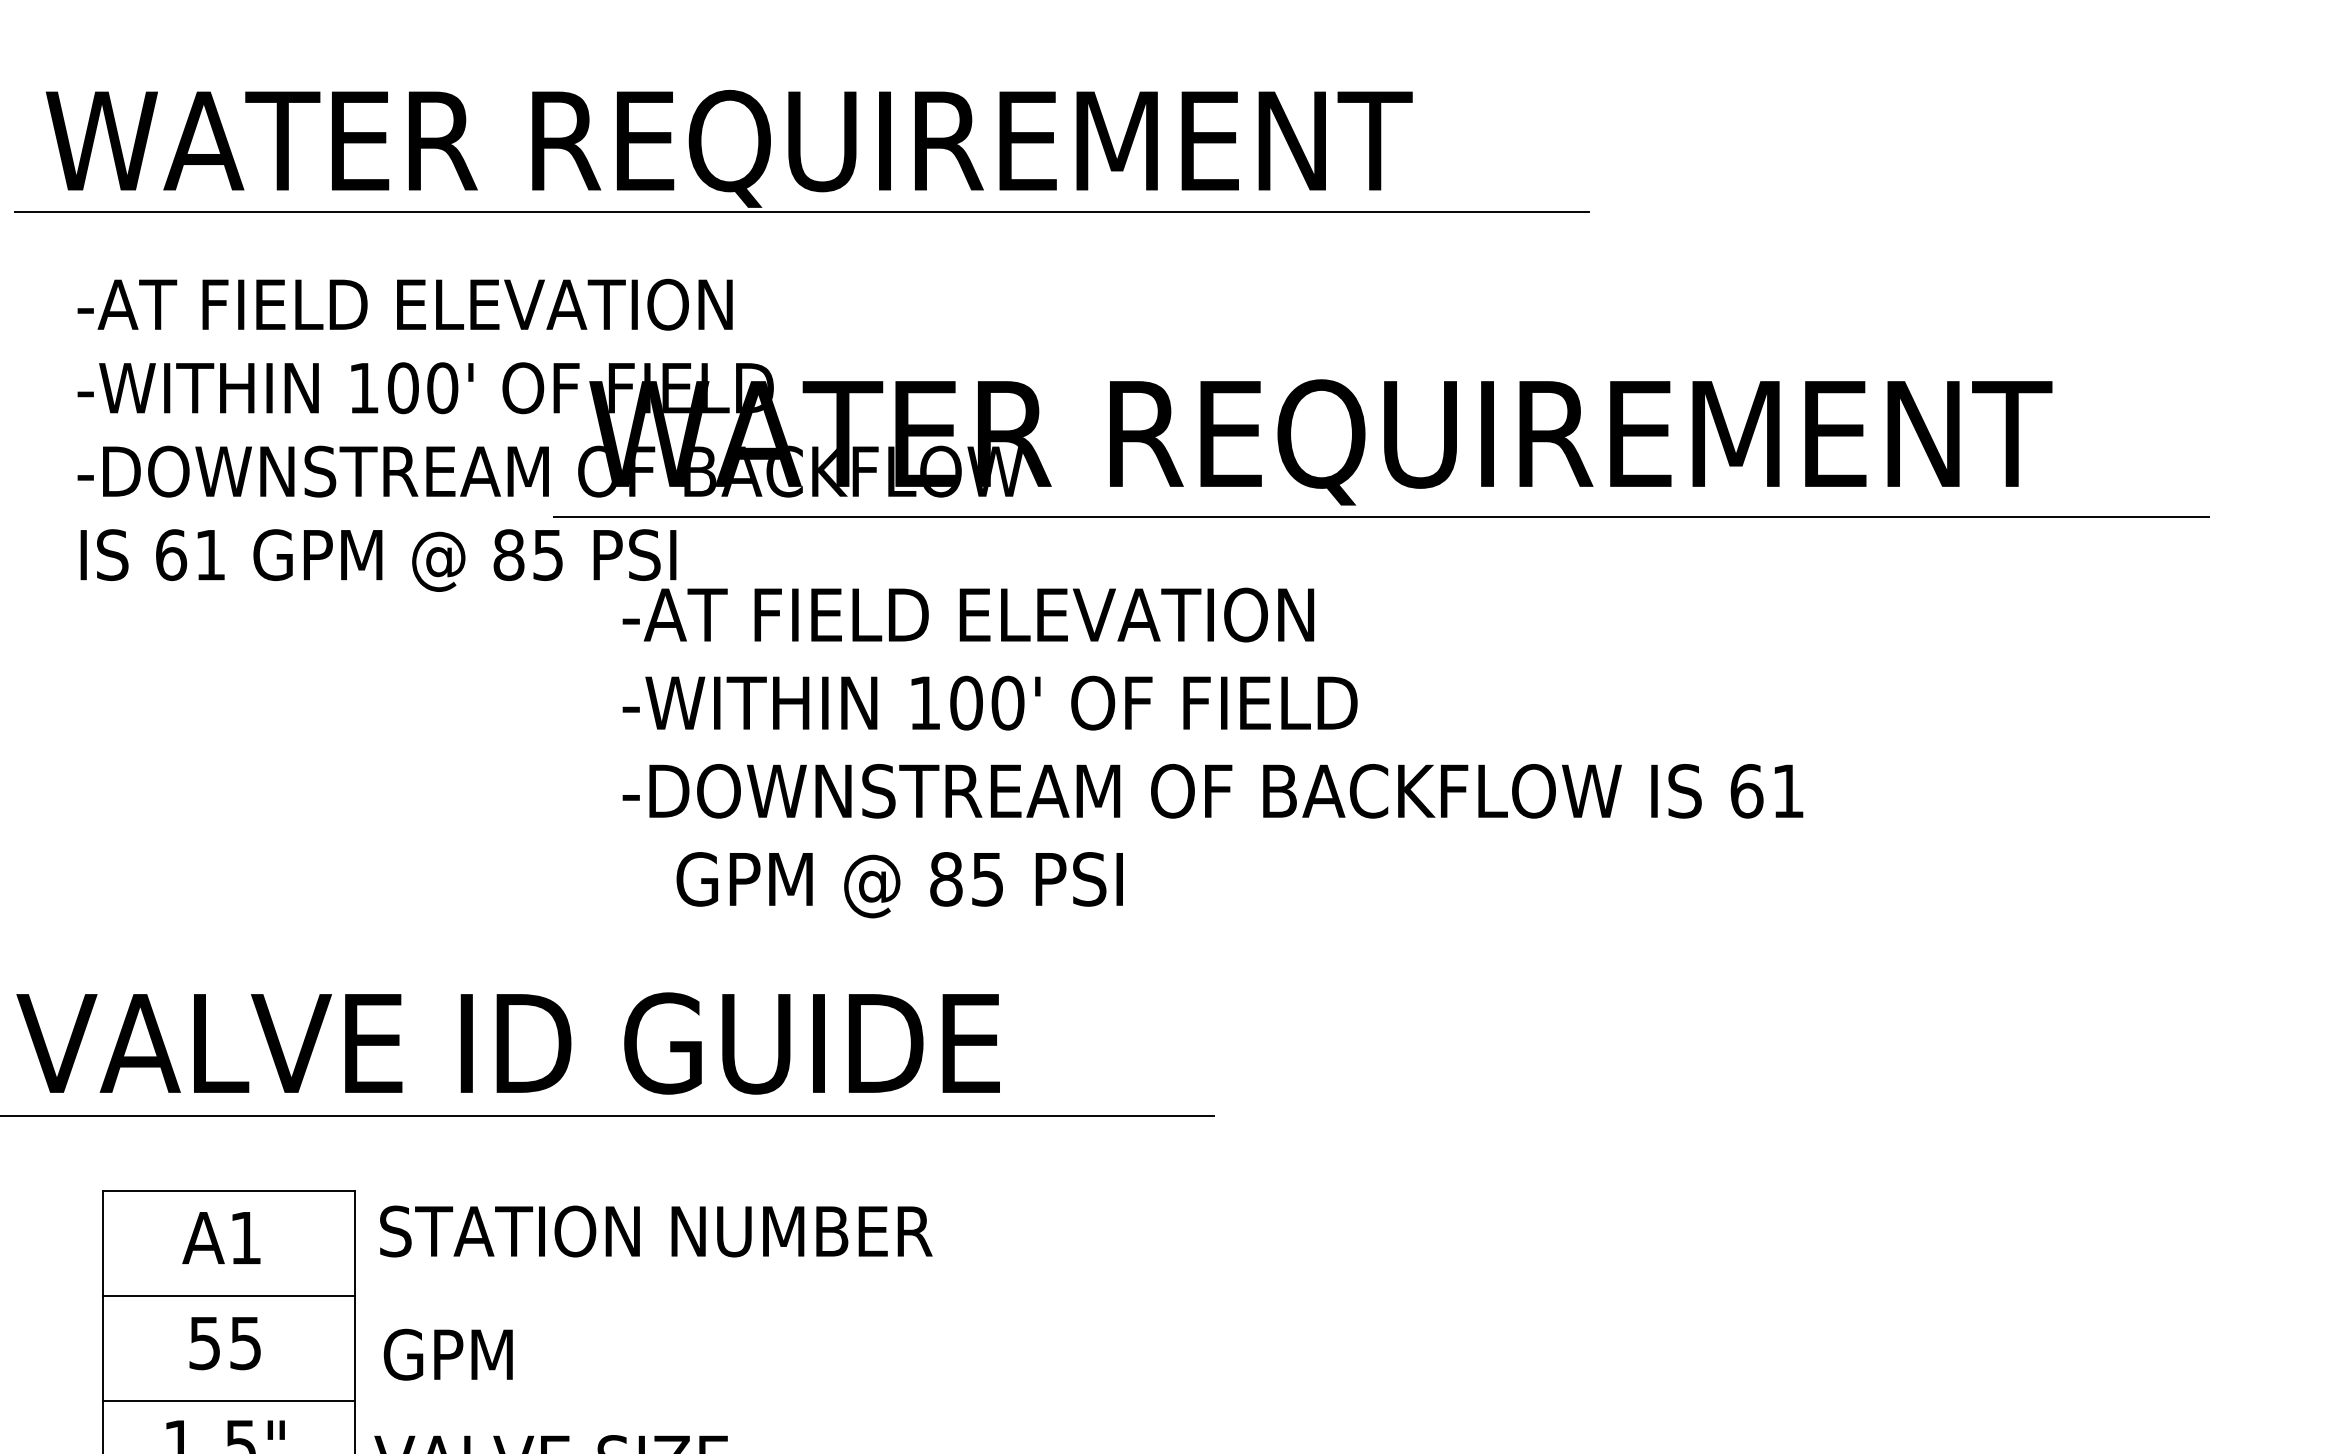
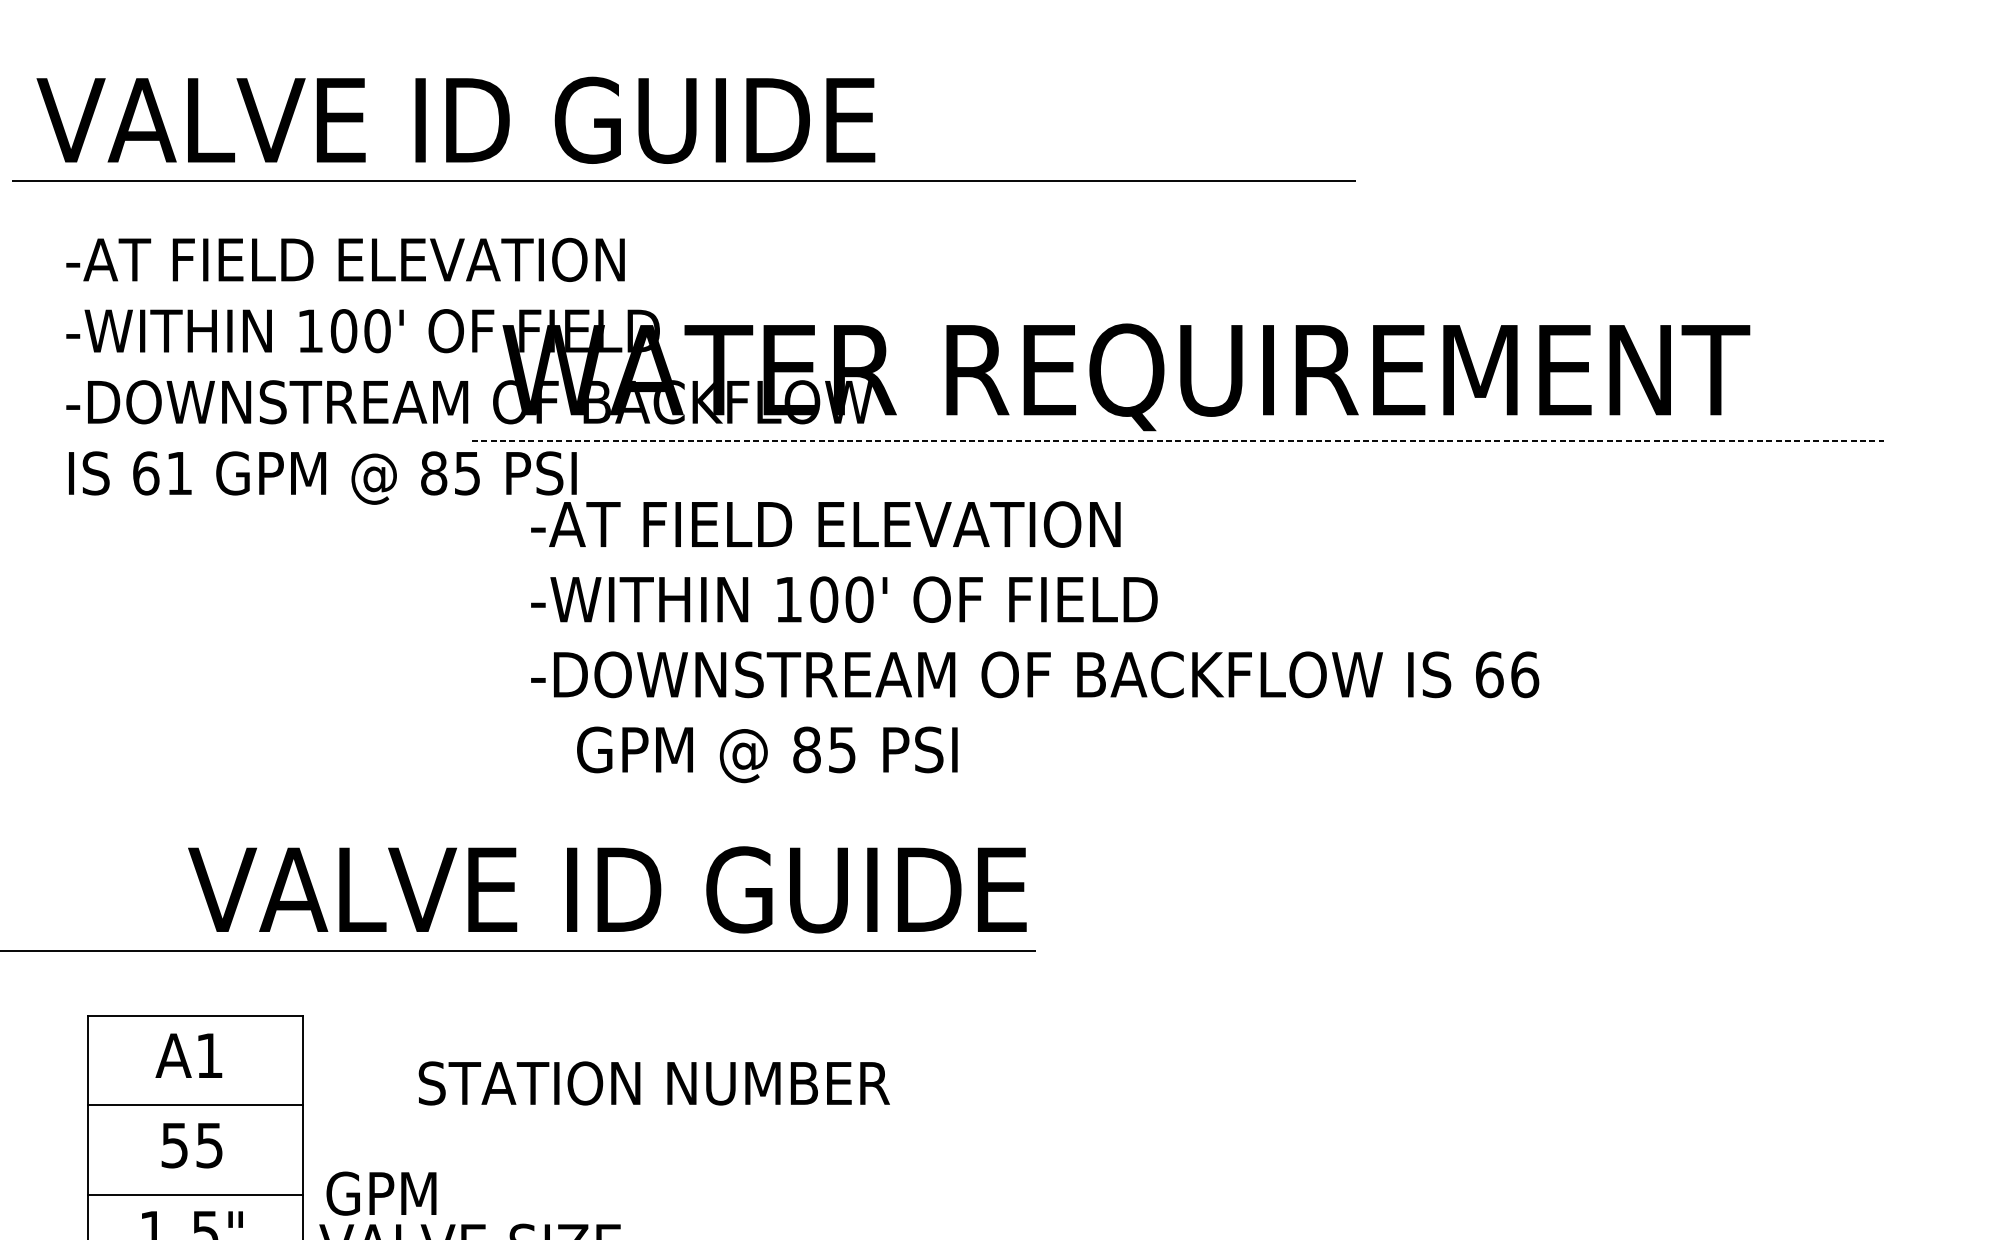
text: (727, 148) -> (620, 126), WATER REQUIREMENT -> VALVE ID GUIDE
line: (1381, 517) -> (1178, 441), solid -> dashed
text: (1788, 791) -> (1525, 674), 61 -> 66
text: (507, 1043) -> (606, 889), moved
text: (656, 1231) -> (654, 1083), moved
text: (447, 1354) -> (380, 1193), moved

